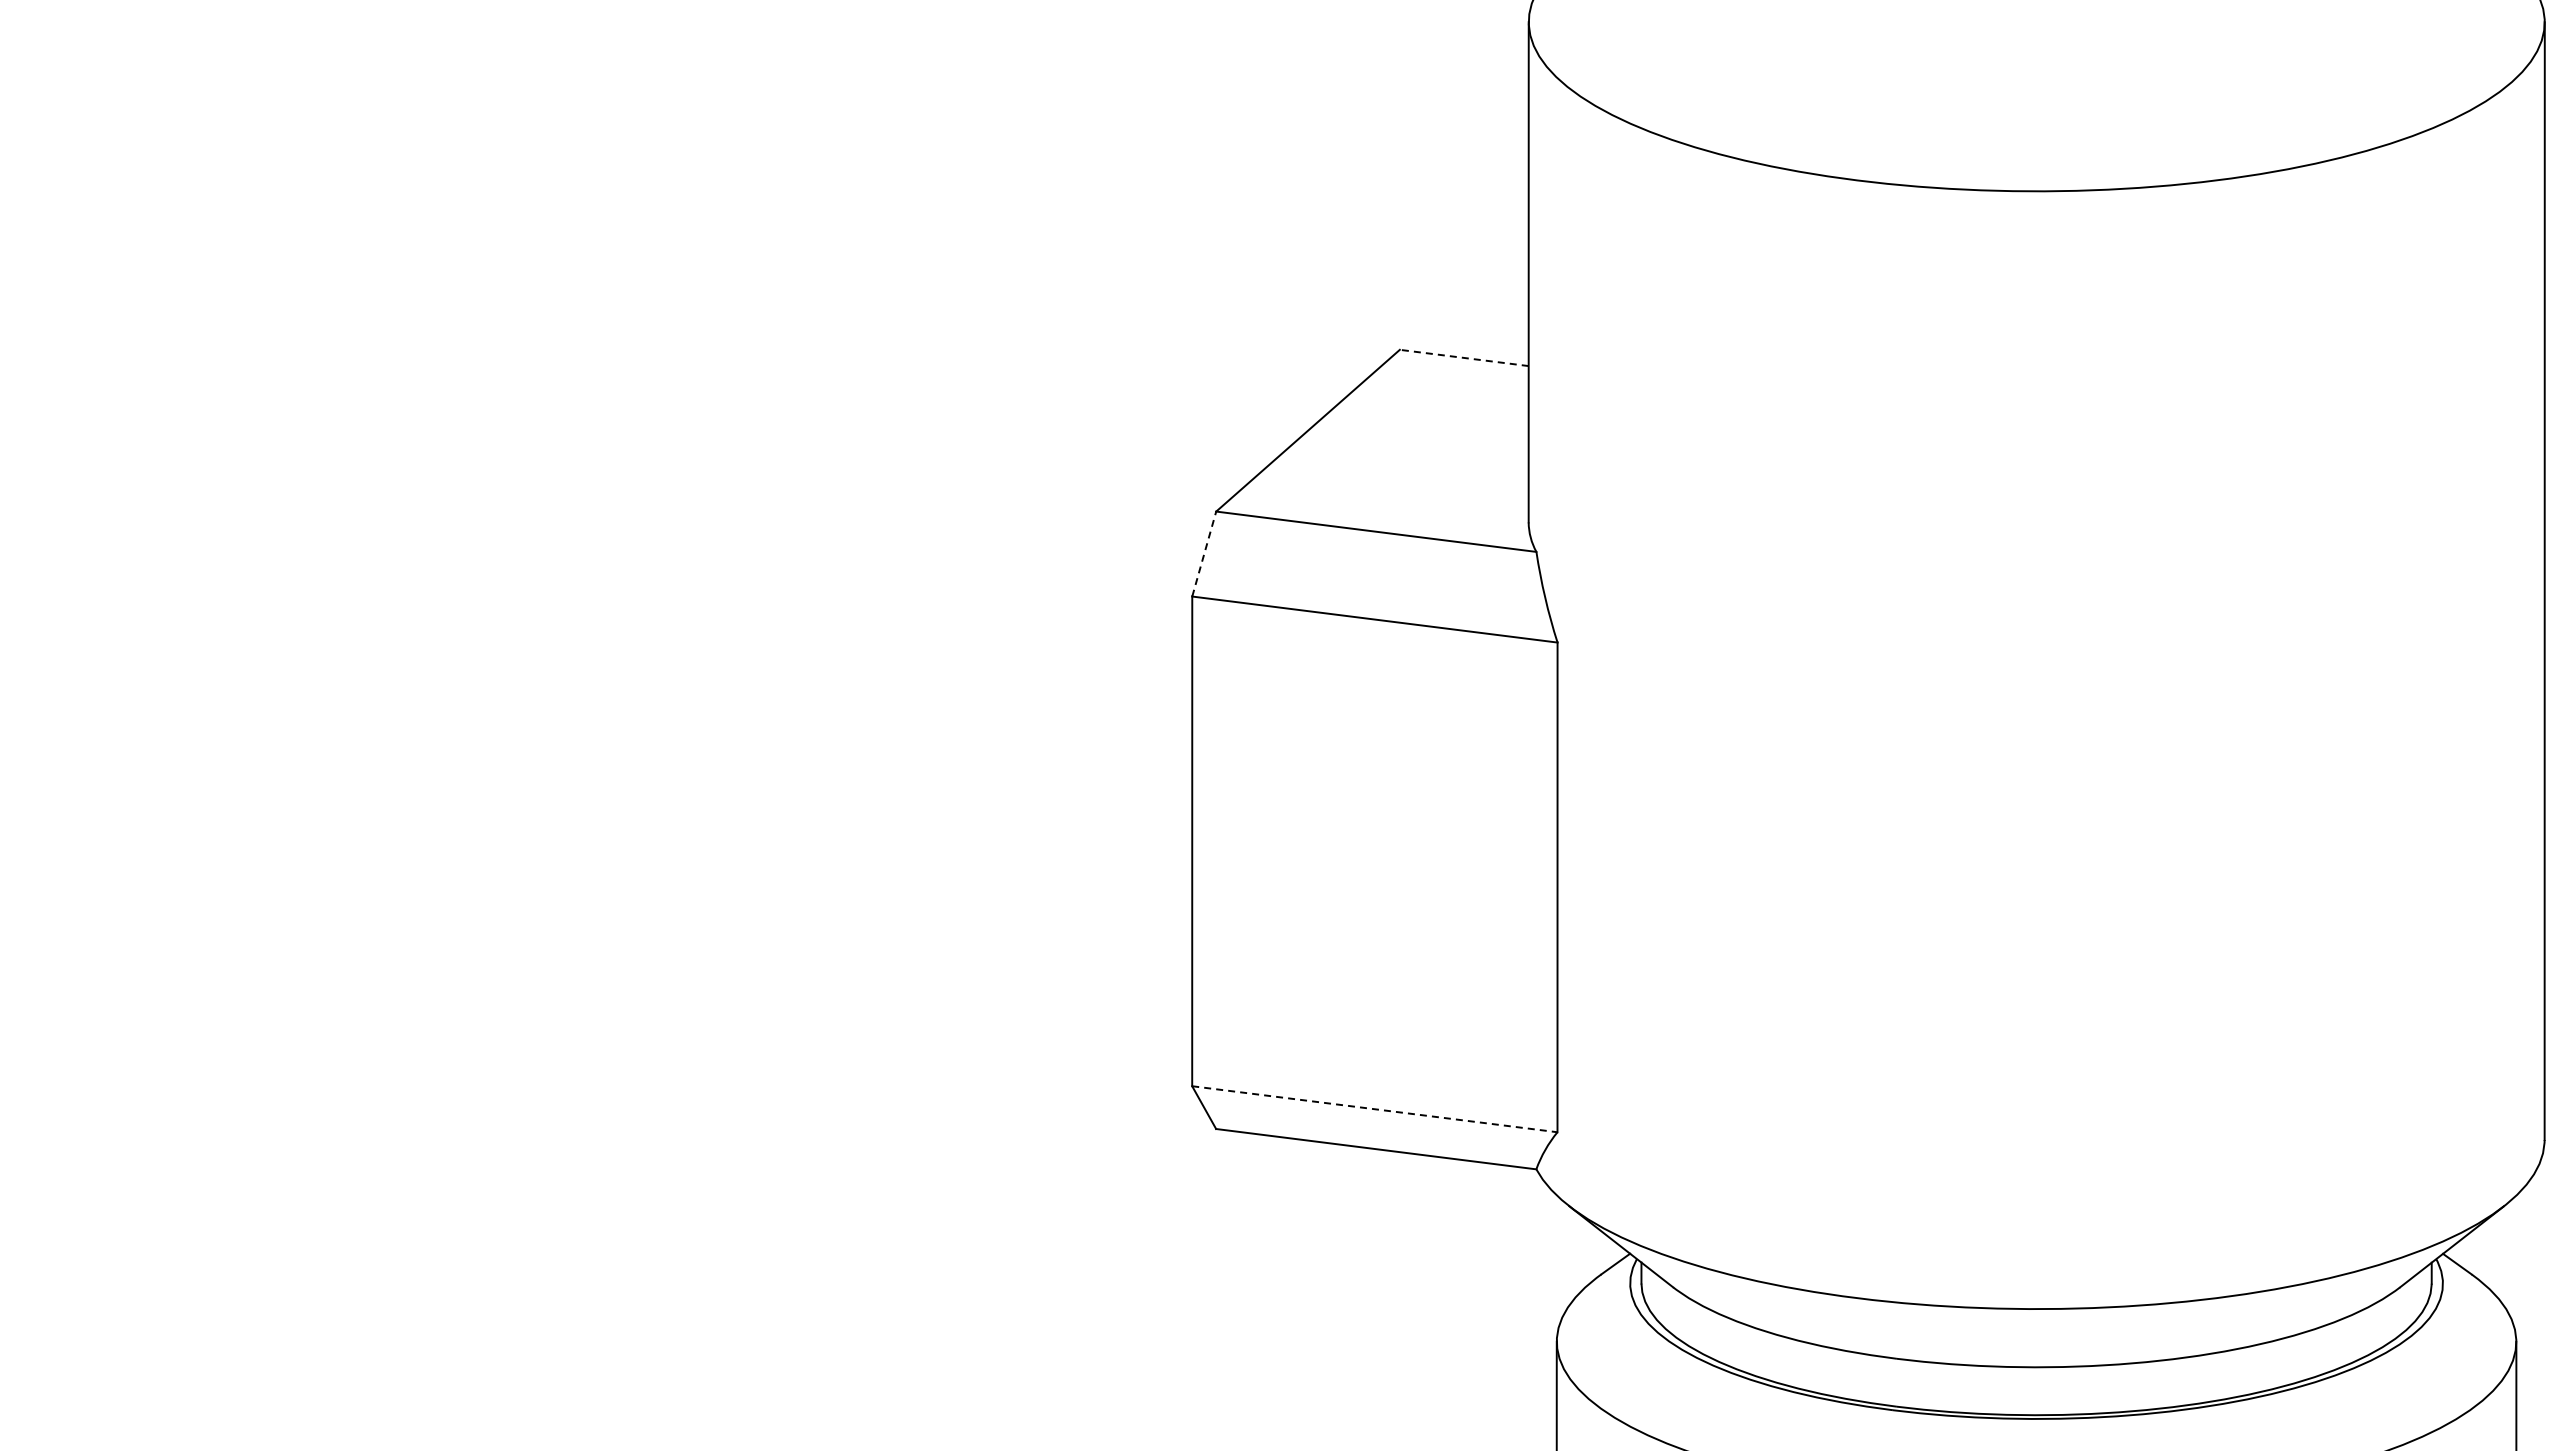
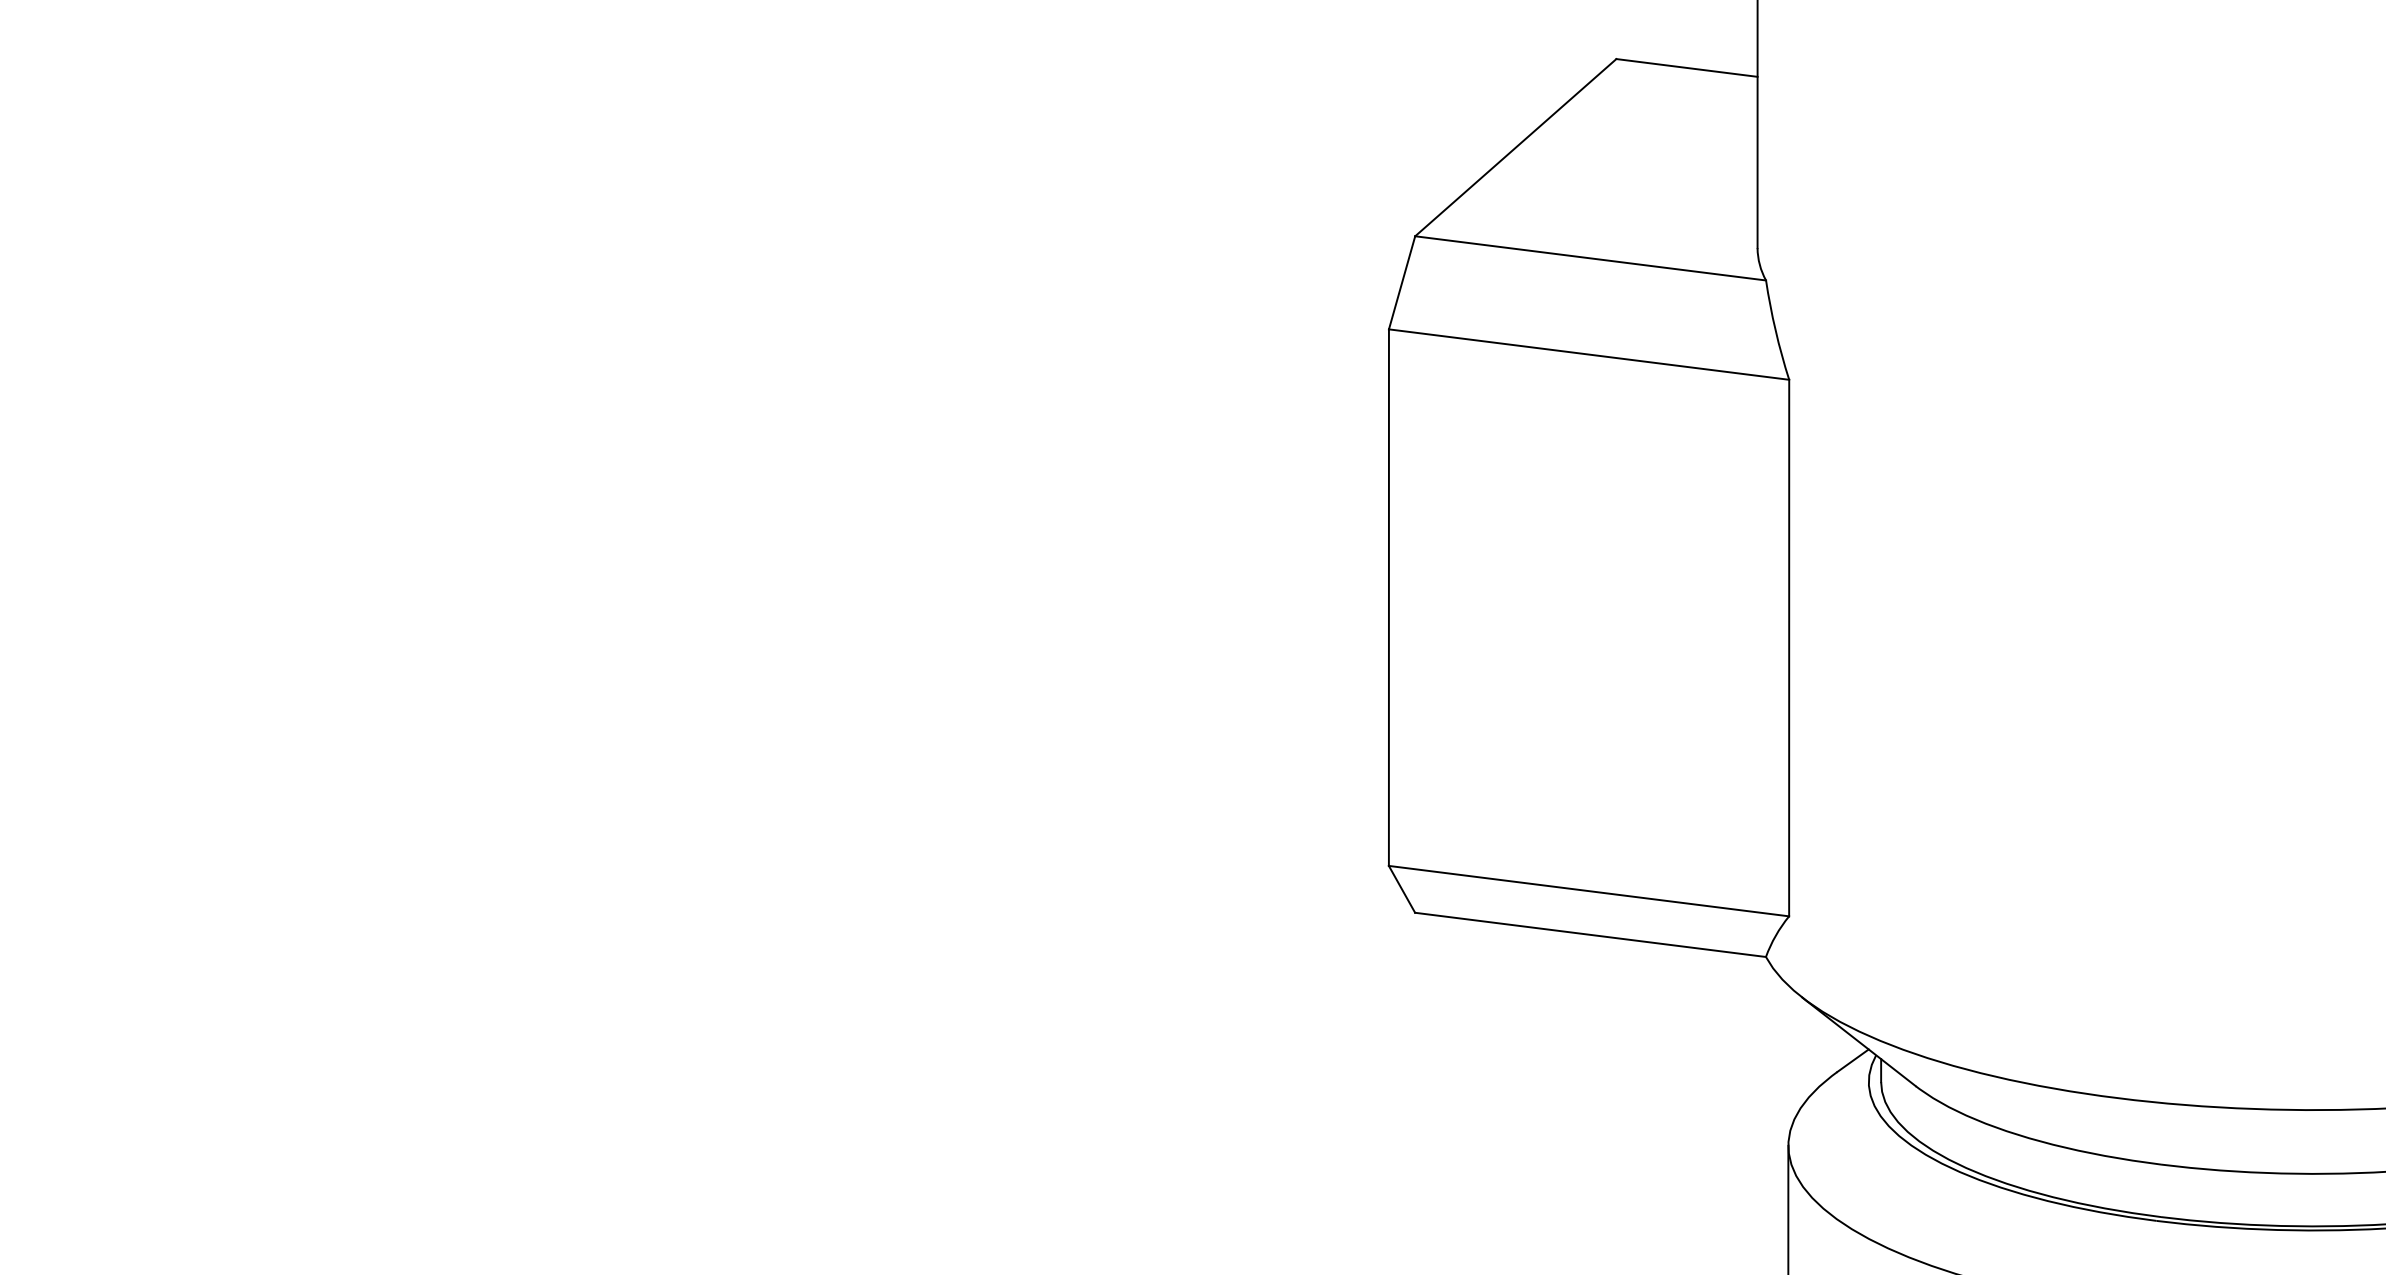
line: (1464, 357) -> (1687, 67), dashed -> solid
line: (1204, 553) -> (1402, 282), dashed -> solid
line: (1375, 1109) -> (1589, 891), dashed -> solid

